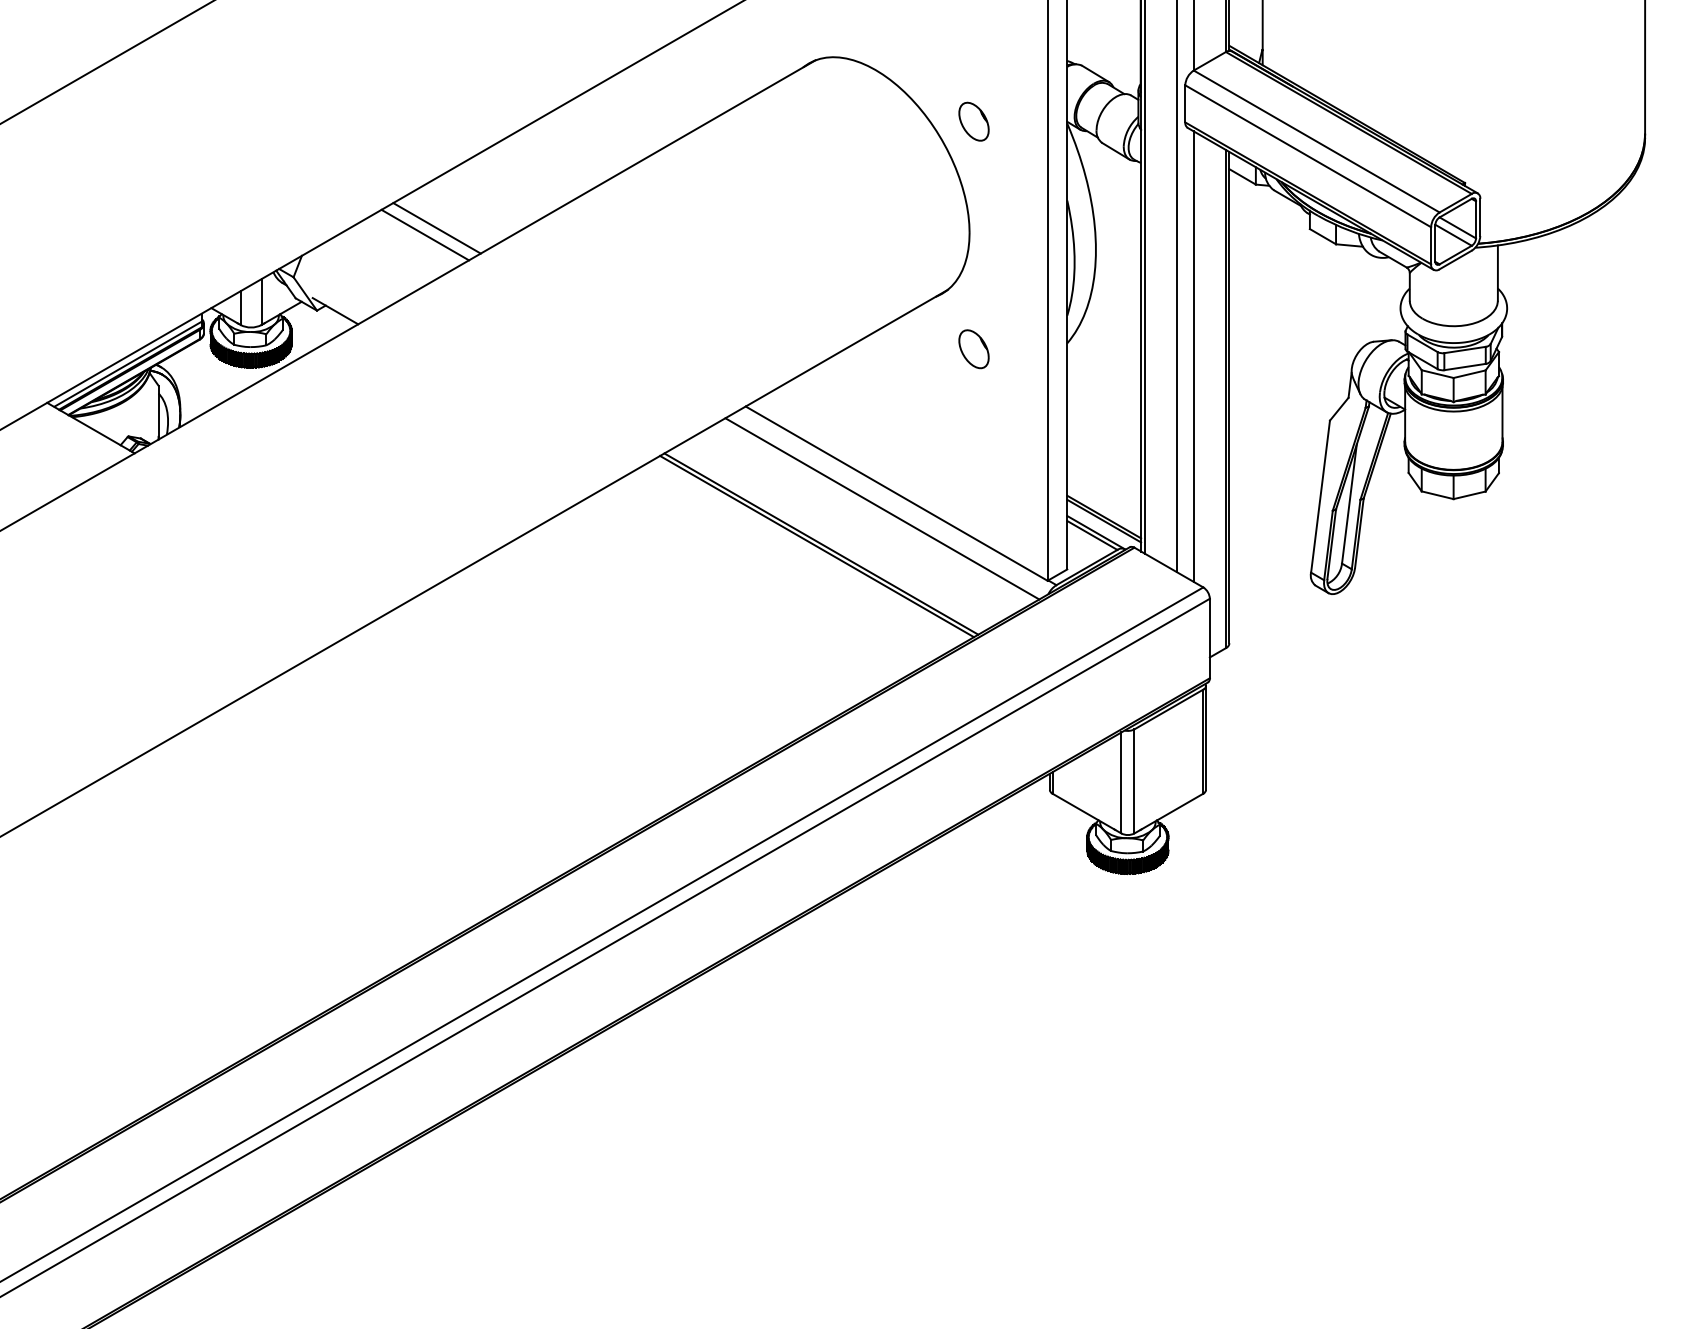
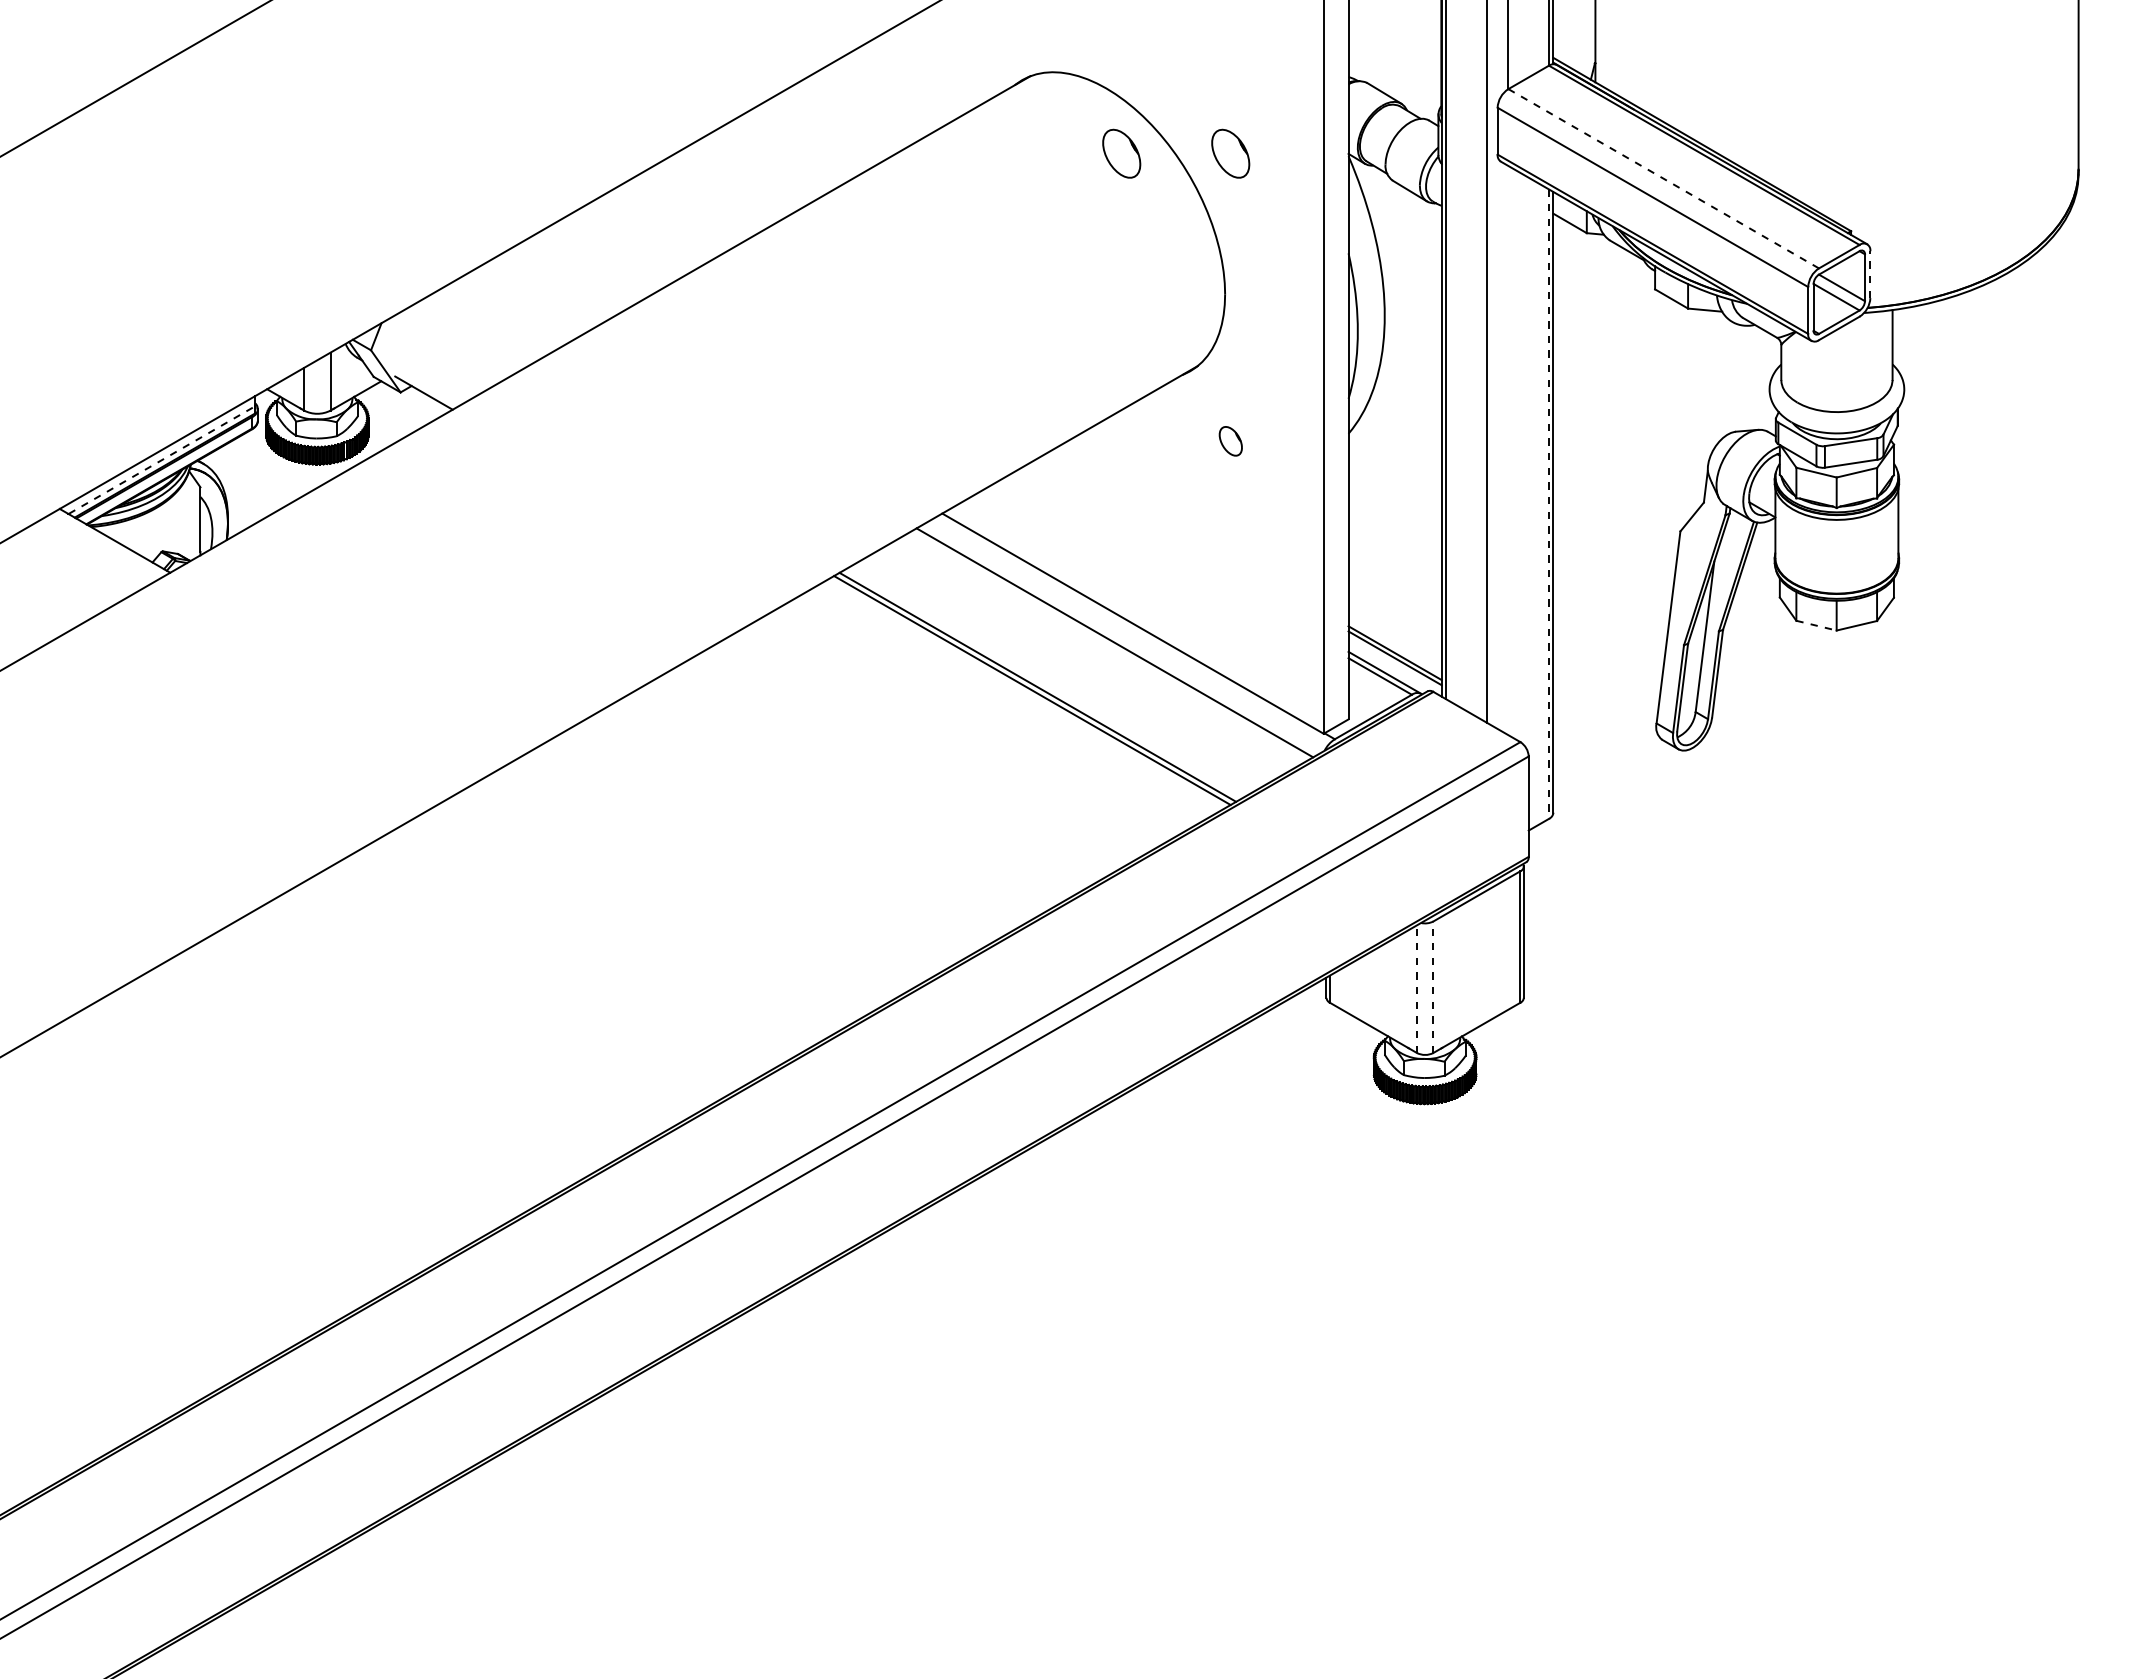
part: (887, 121) -> (1121, 153), added
line: (1316, 141) -> (1663, 178), solid -> dashed
line: (1480, 217) -> (1870, 274), solid -> dashed
line: (437, 228) -> (552, 288), removed
line: (425, 234) -> (537, 296), removed
part: (973, 349) -> (1230, 441), size x0.6
line: (1193, 356) -> (1508, 450), removed
line: (128, 364) -> (162, 460), solid -> dashed
line: (1225, 399) -> (1548, 504), solid -> dashed
line: (1437, 495) -> (1816, 625), solid -> dashed
line: (1134, 781) -> (1433, 987), solid -> dashed
line: (1121, 783) -> (1416, 989), solid -> dashed

